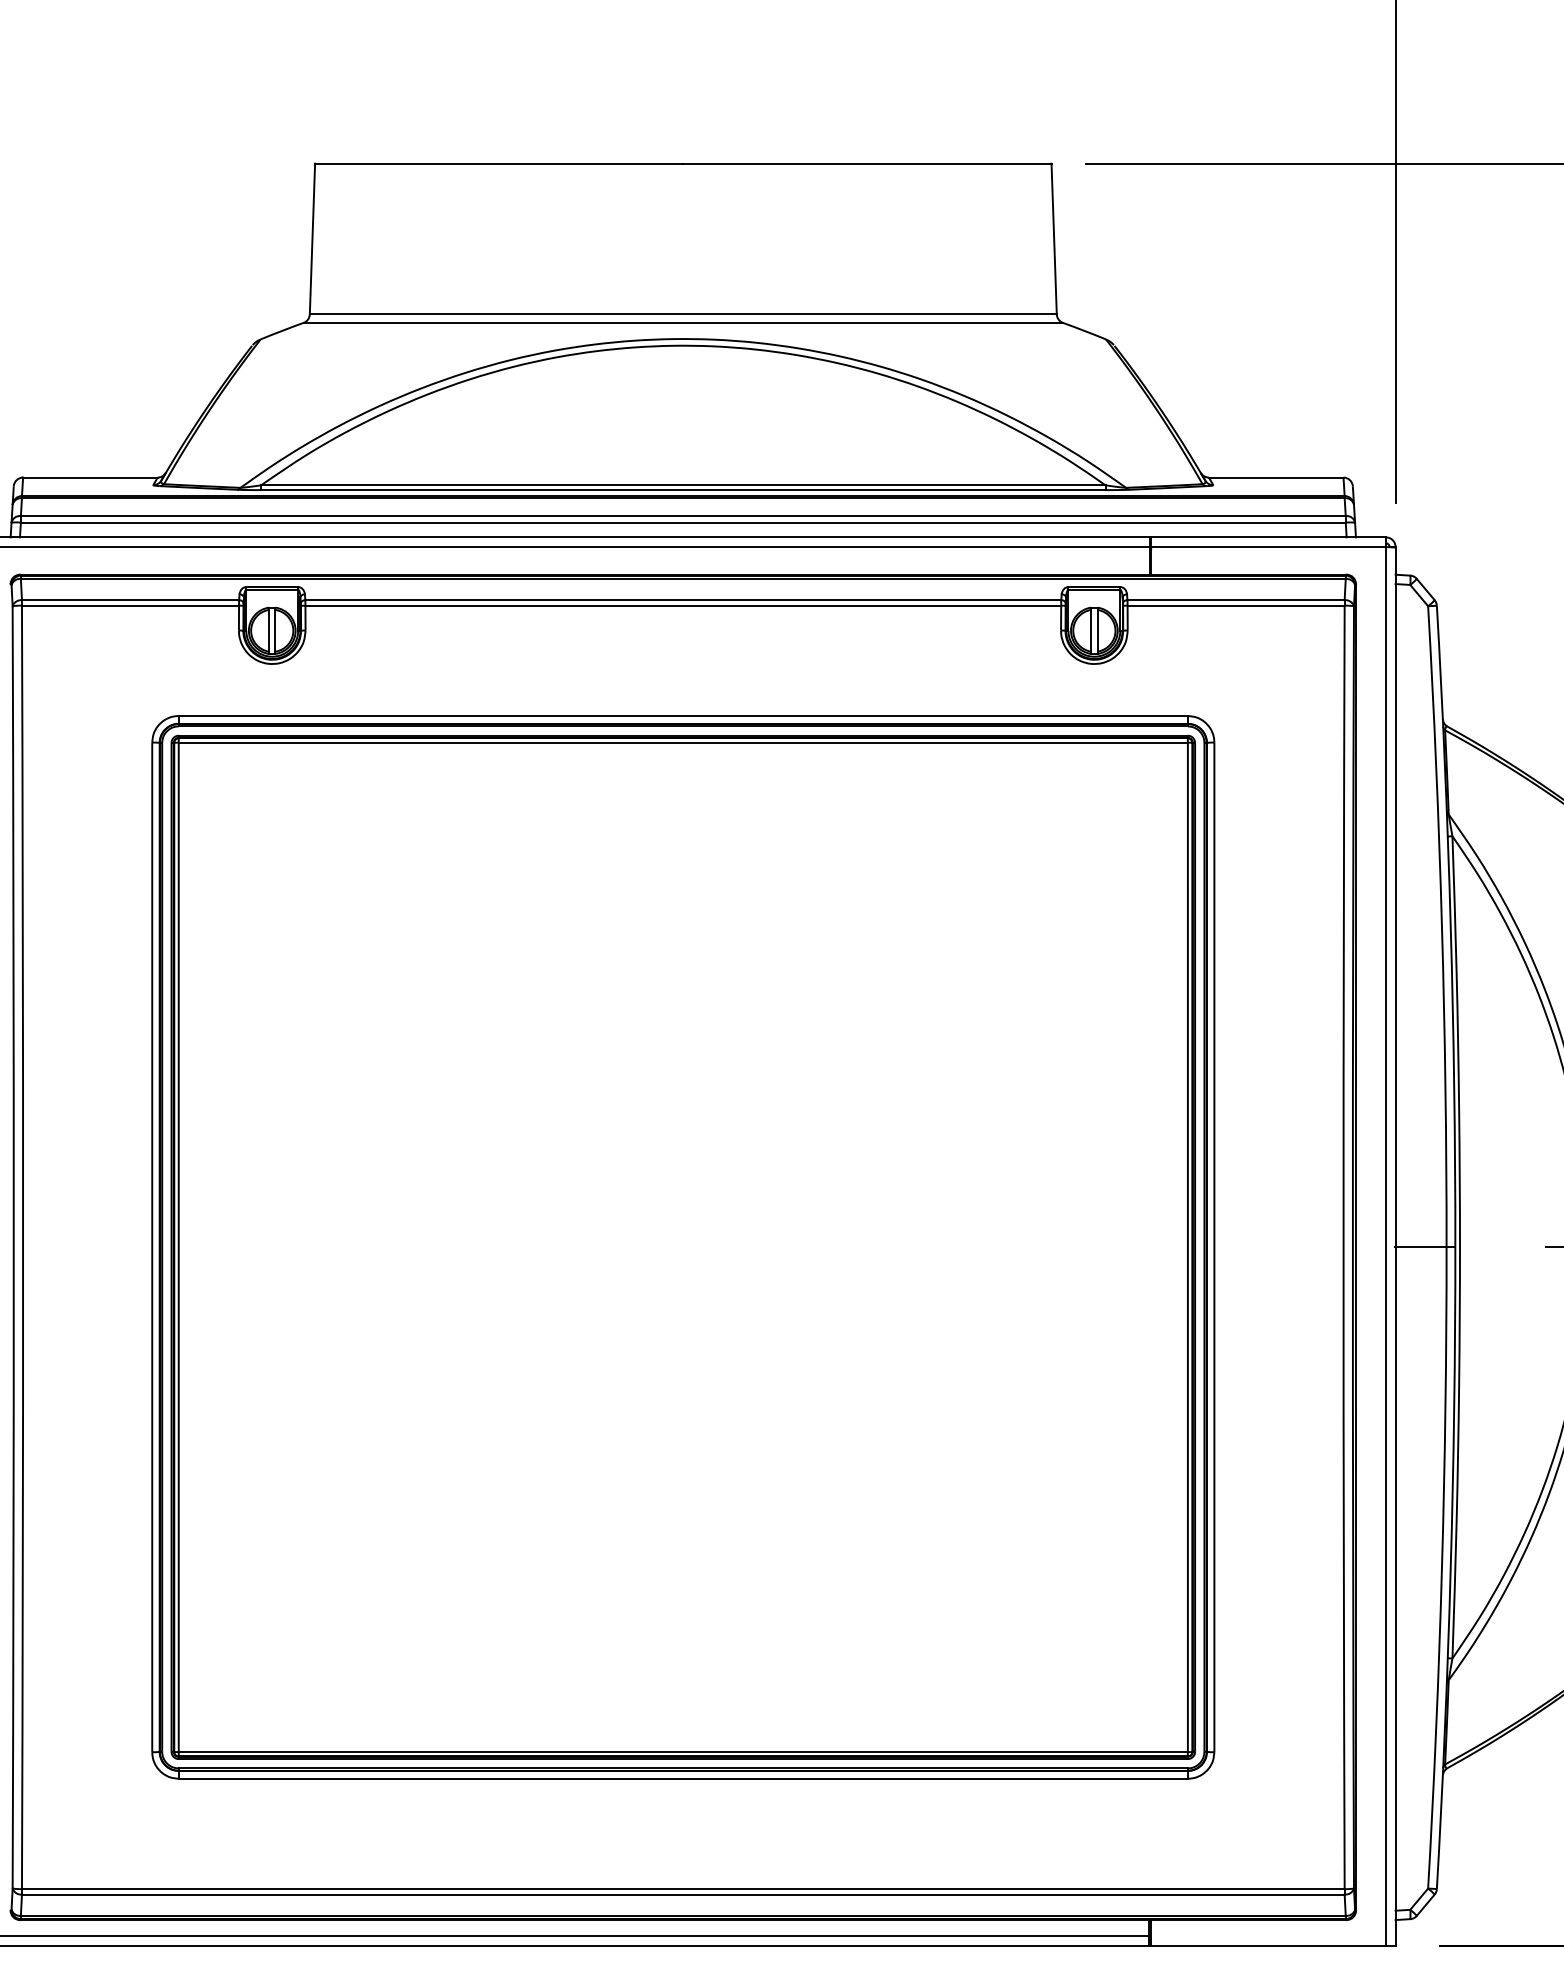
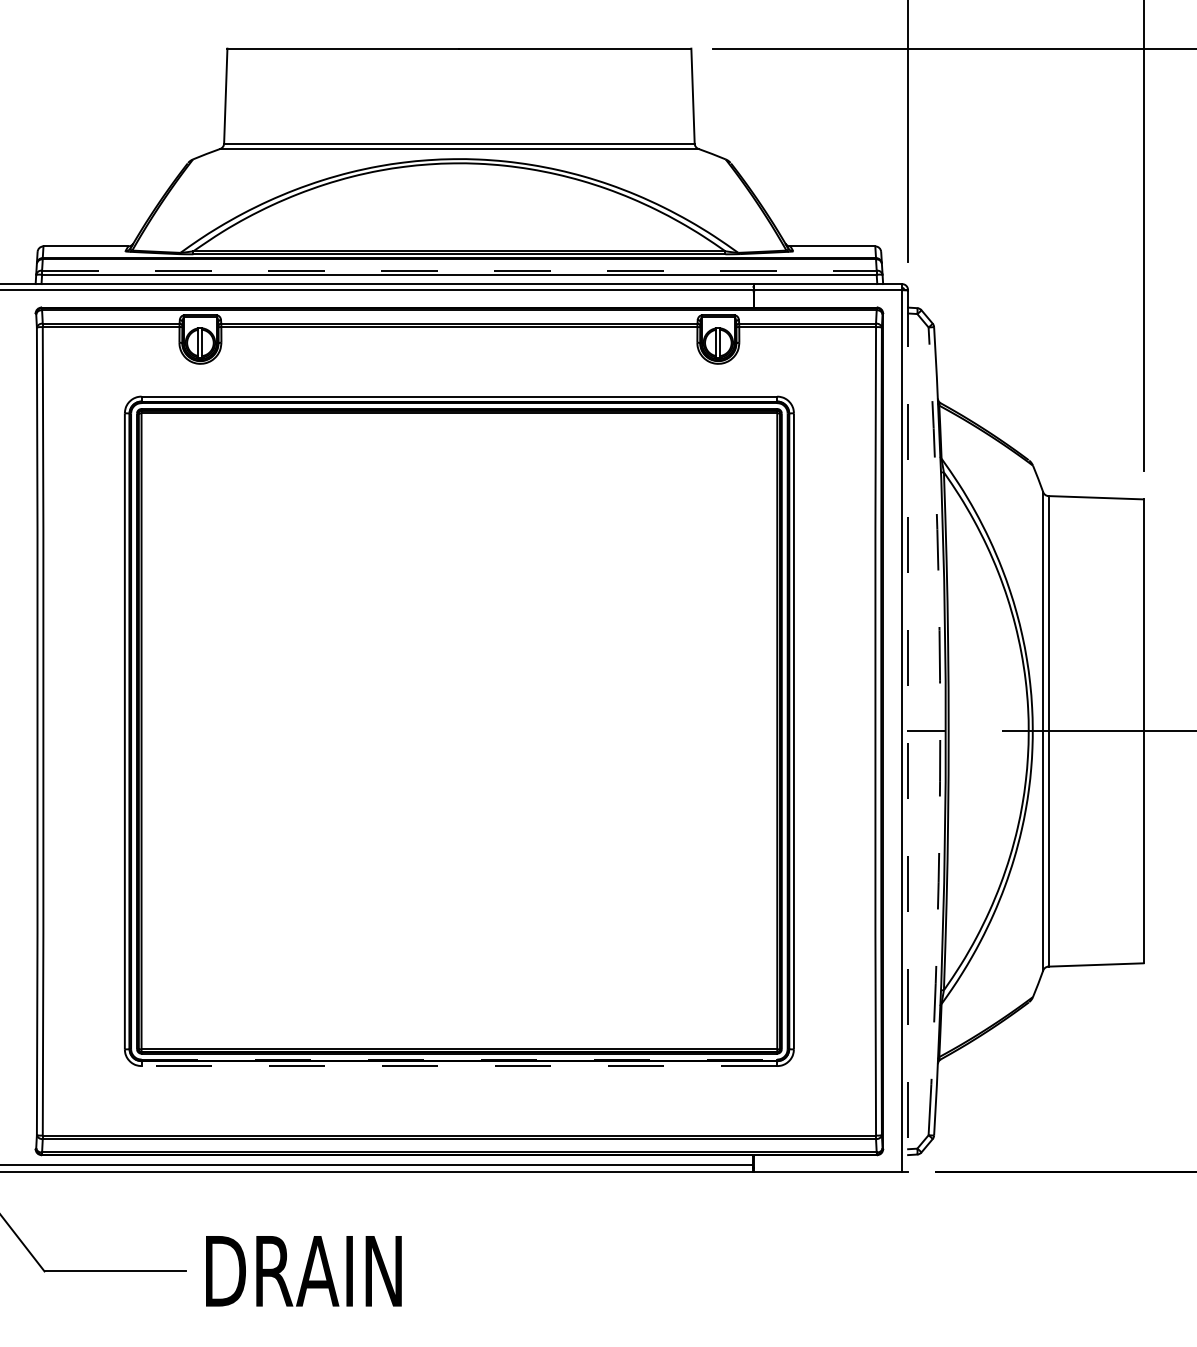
line: (683, 515) -> (459, 270), solid -> dashed
line: (1396, 1247) -> (908, 731), solid -> dashed
arc: (1447, 1247) -> (940, 731), solid -> dashed
line: (683, 1768) -> (459, 1059), solid -> dashed
line: (683, 1779) -> (459, 1066), solid -> dashed

